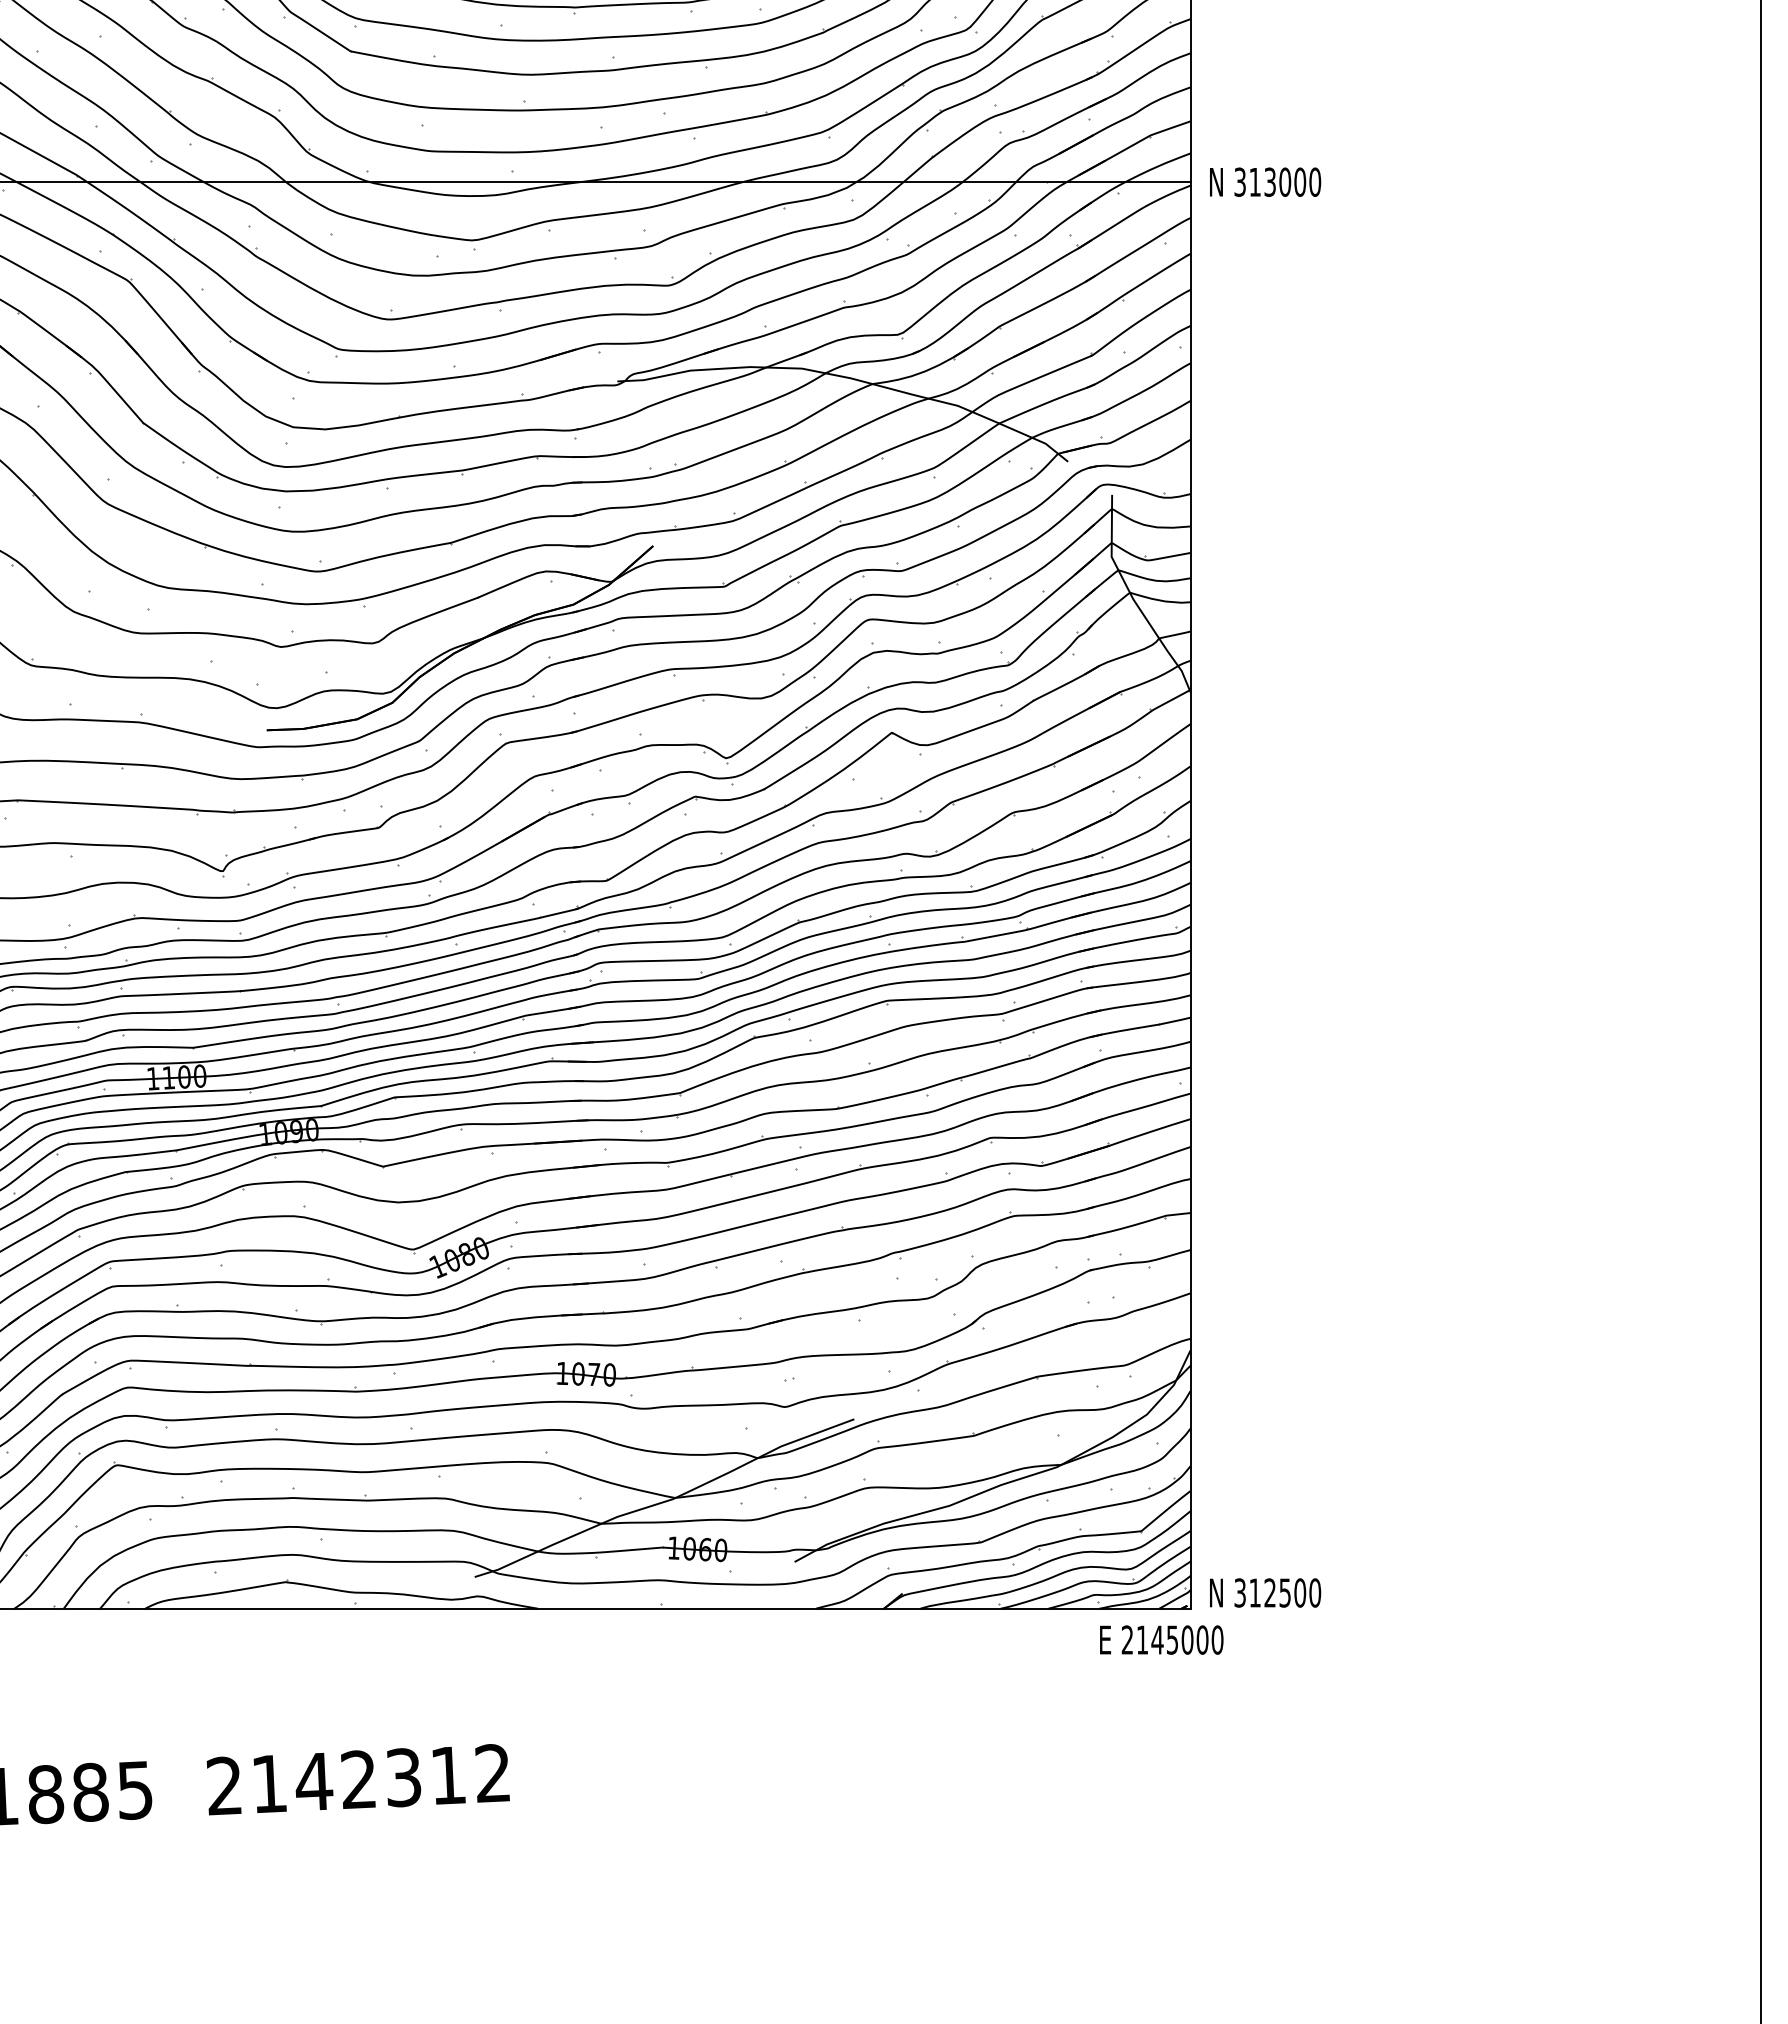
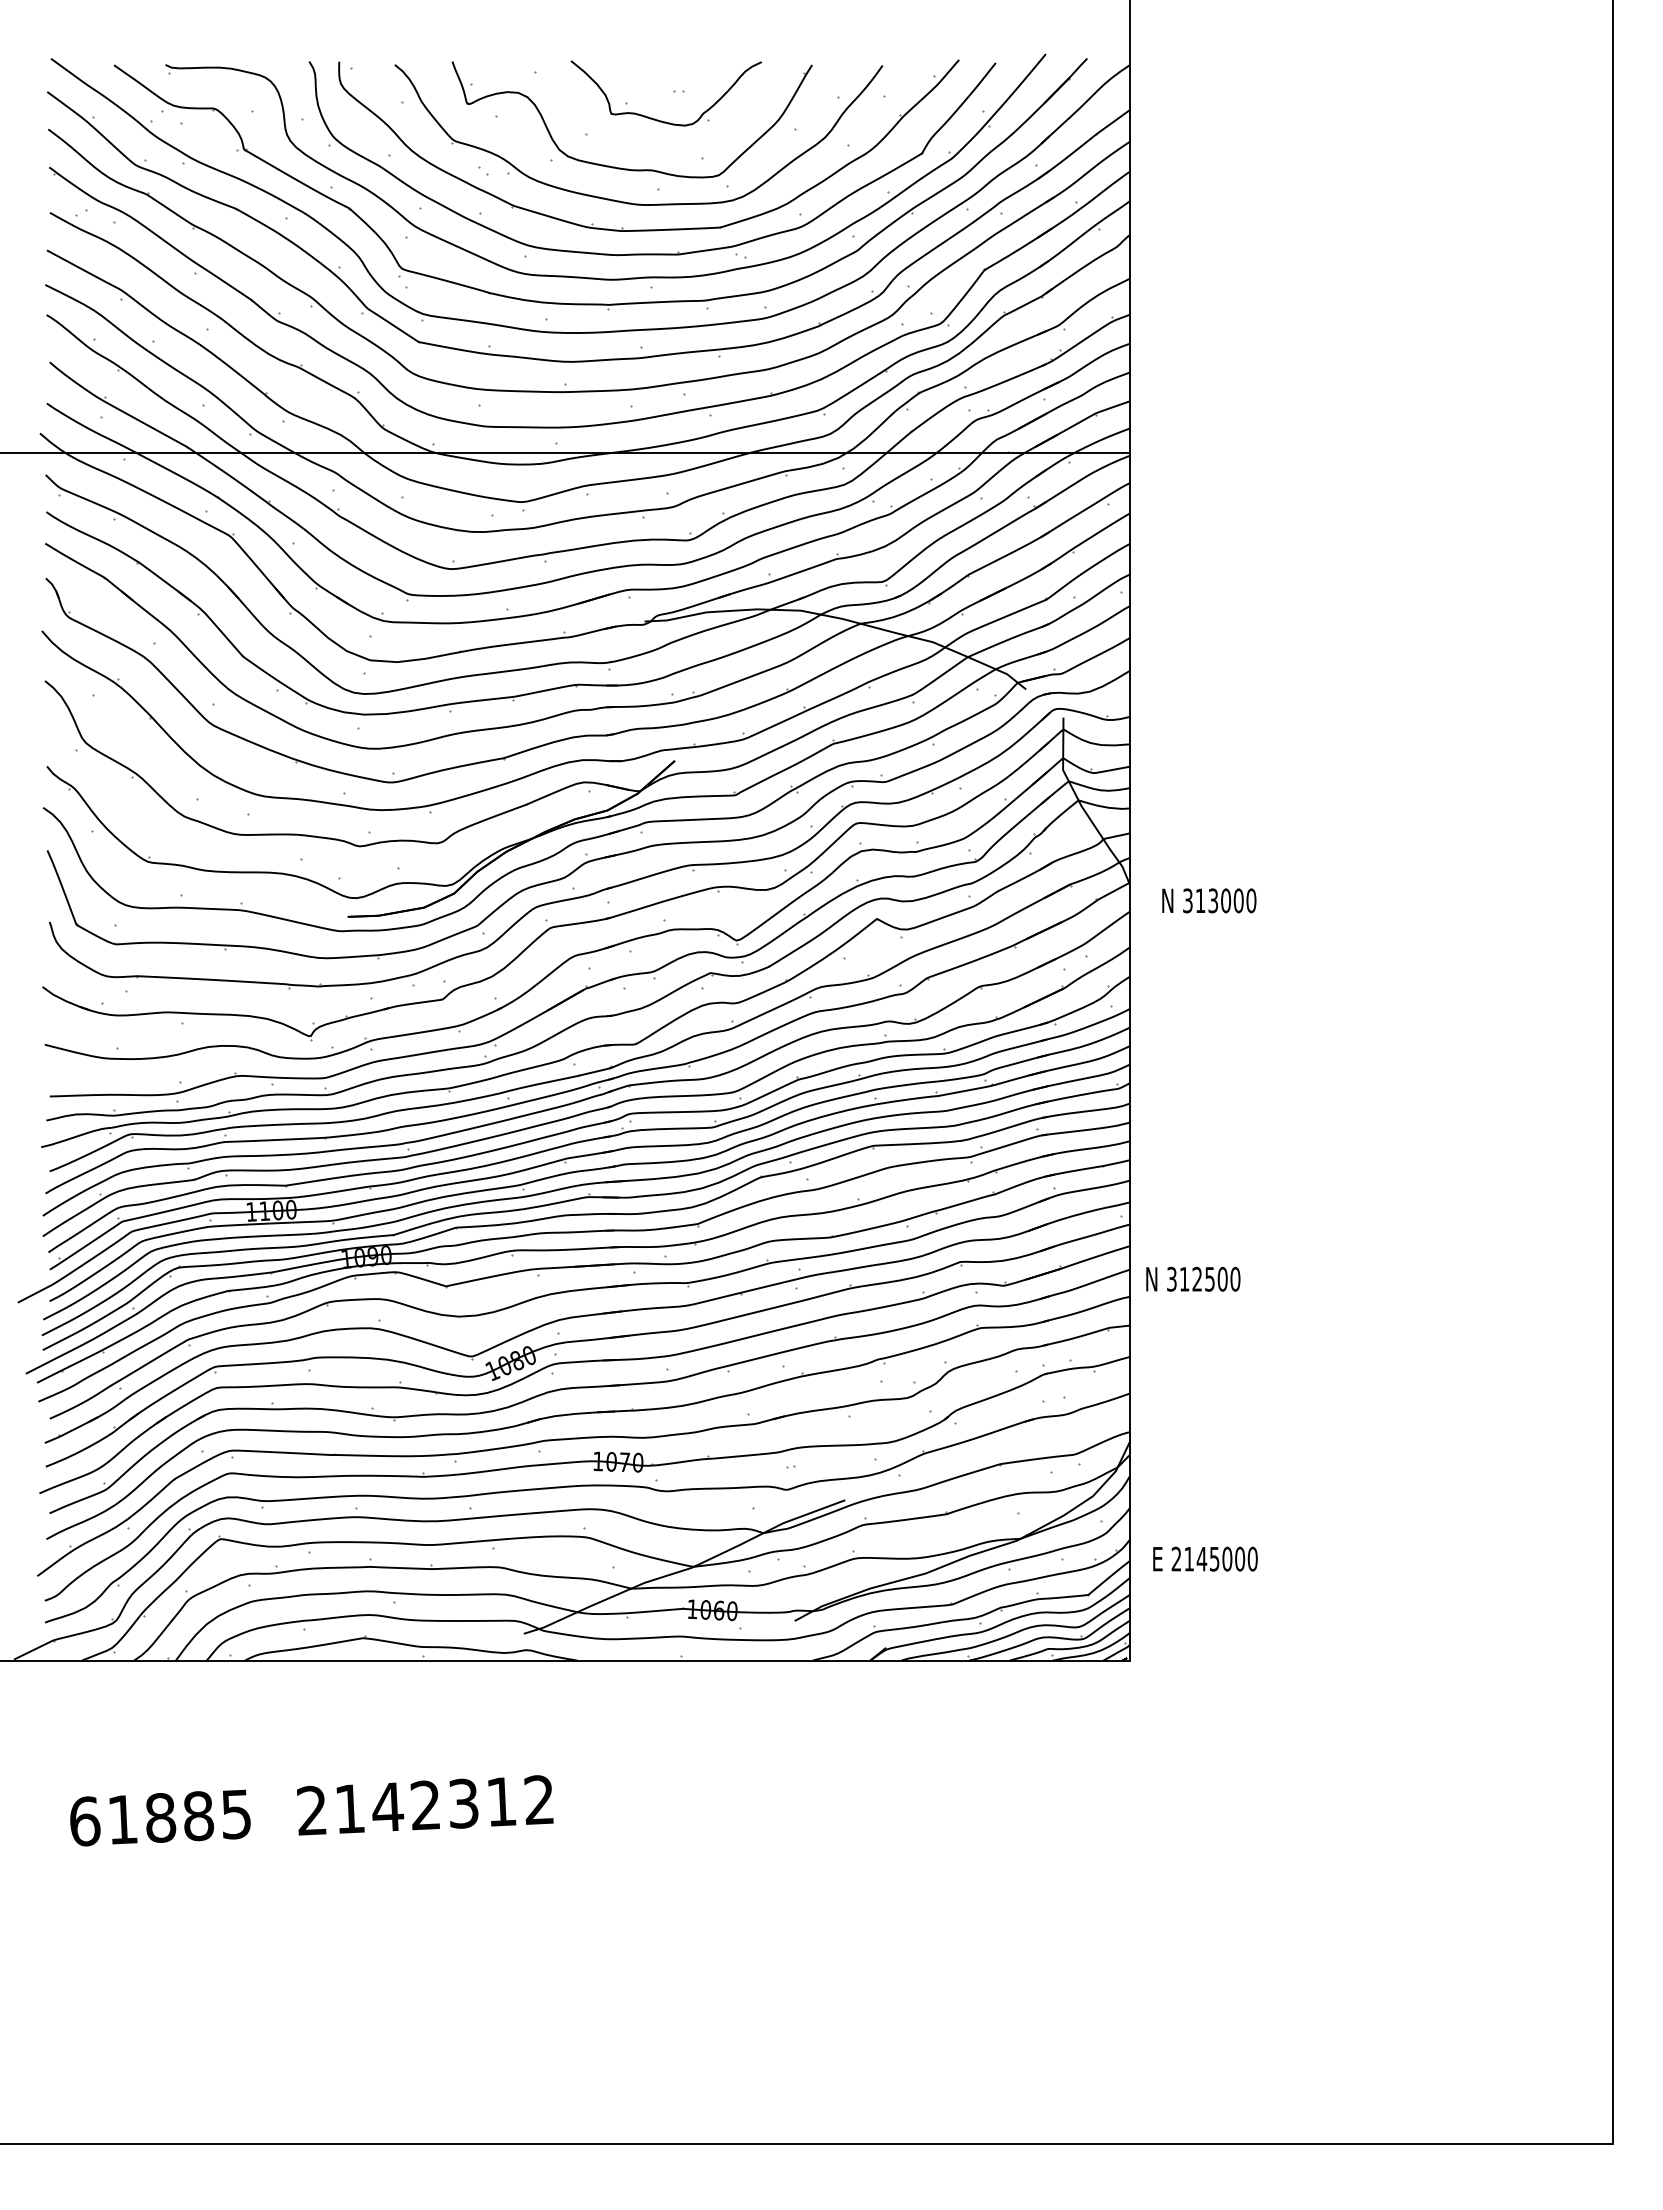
text: (1265, 181) -> (1209, 900), moved
text: (1265, 1592) -> (1193, 1278), moved
text: (1161, 1639) -> (1205, 1558), moved

